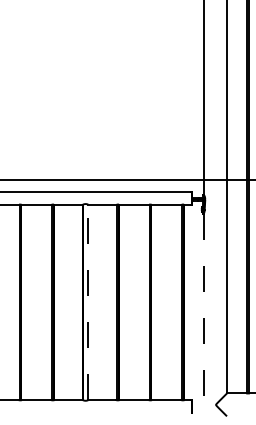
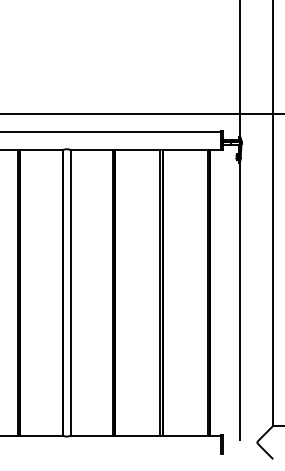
line: (88, 302) -> (71, 293), dashed -> solid
line: (203, 308) -> (238, 301), dashed -> solid

